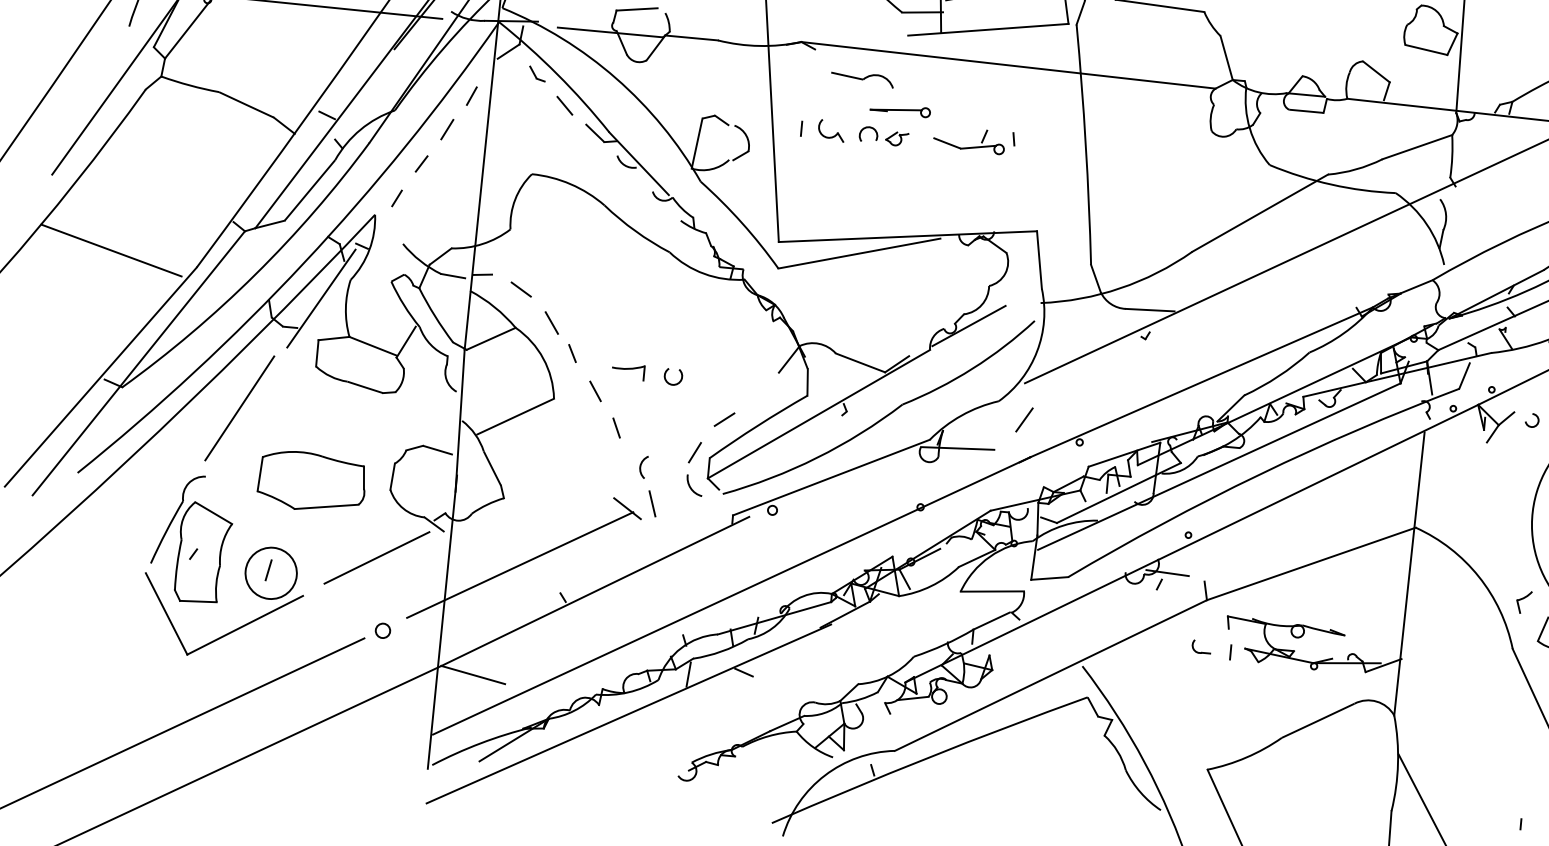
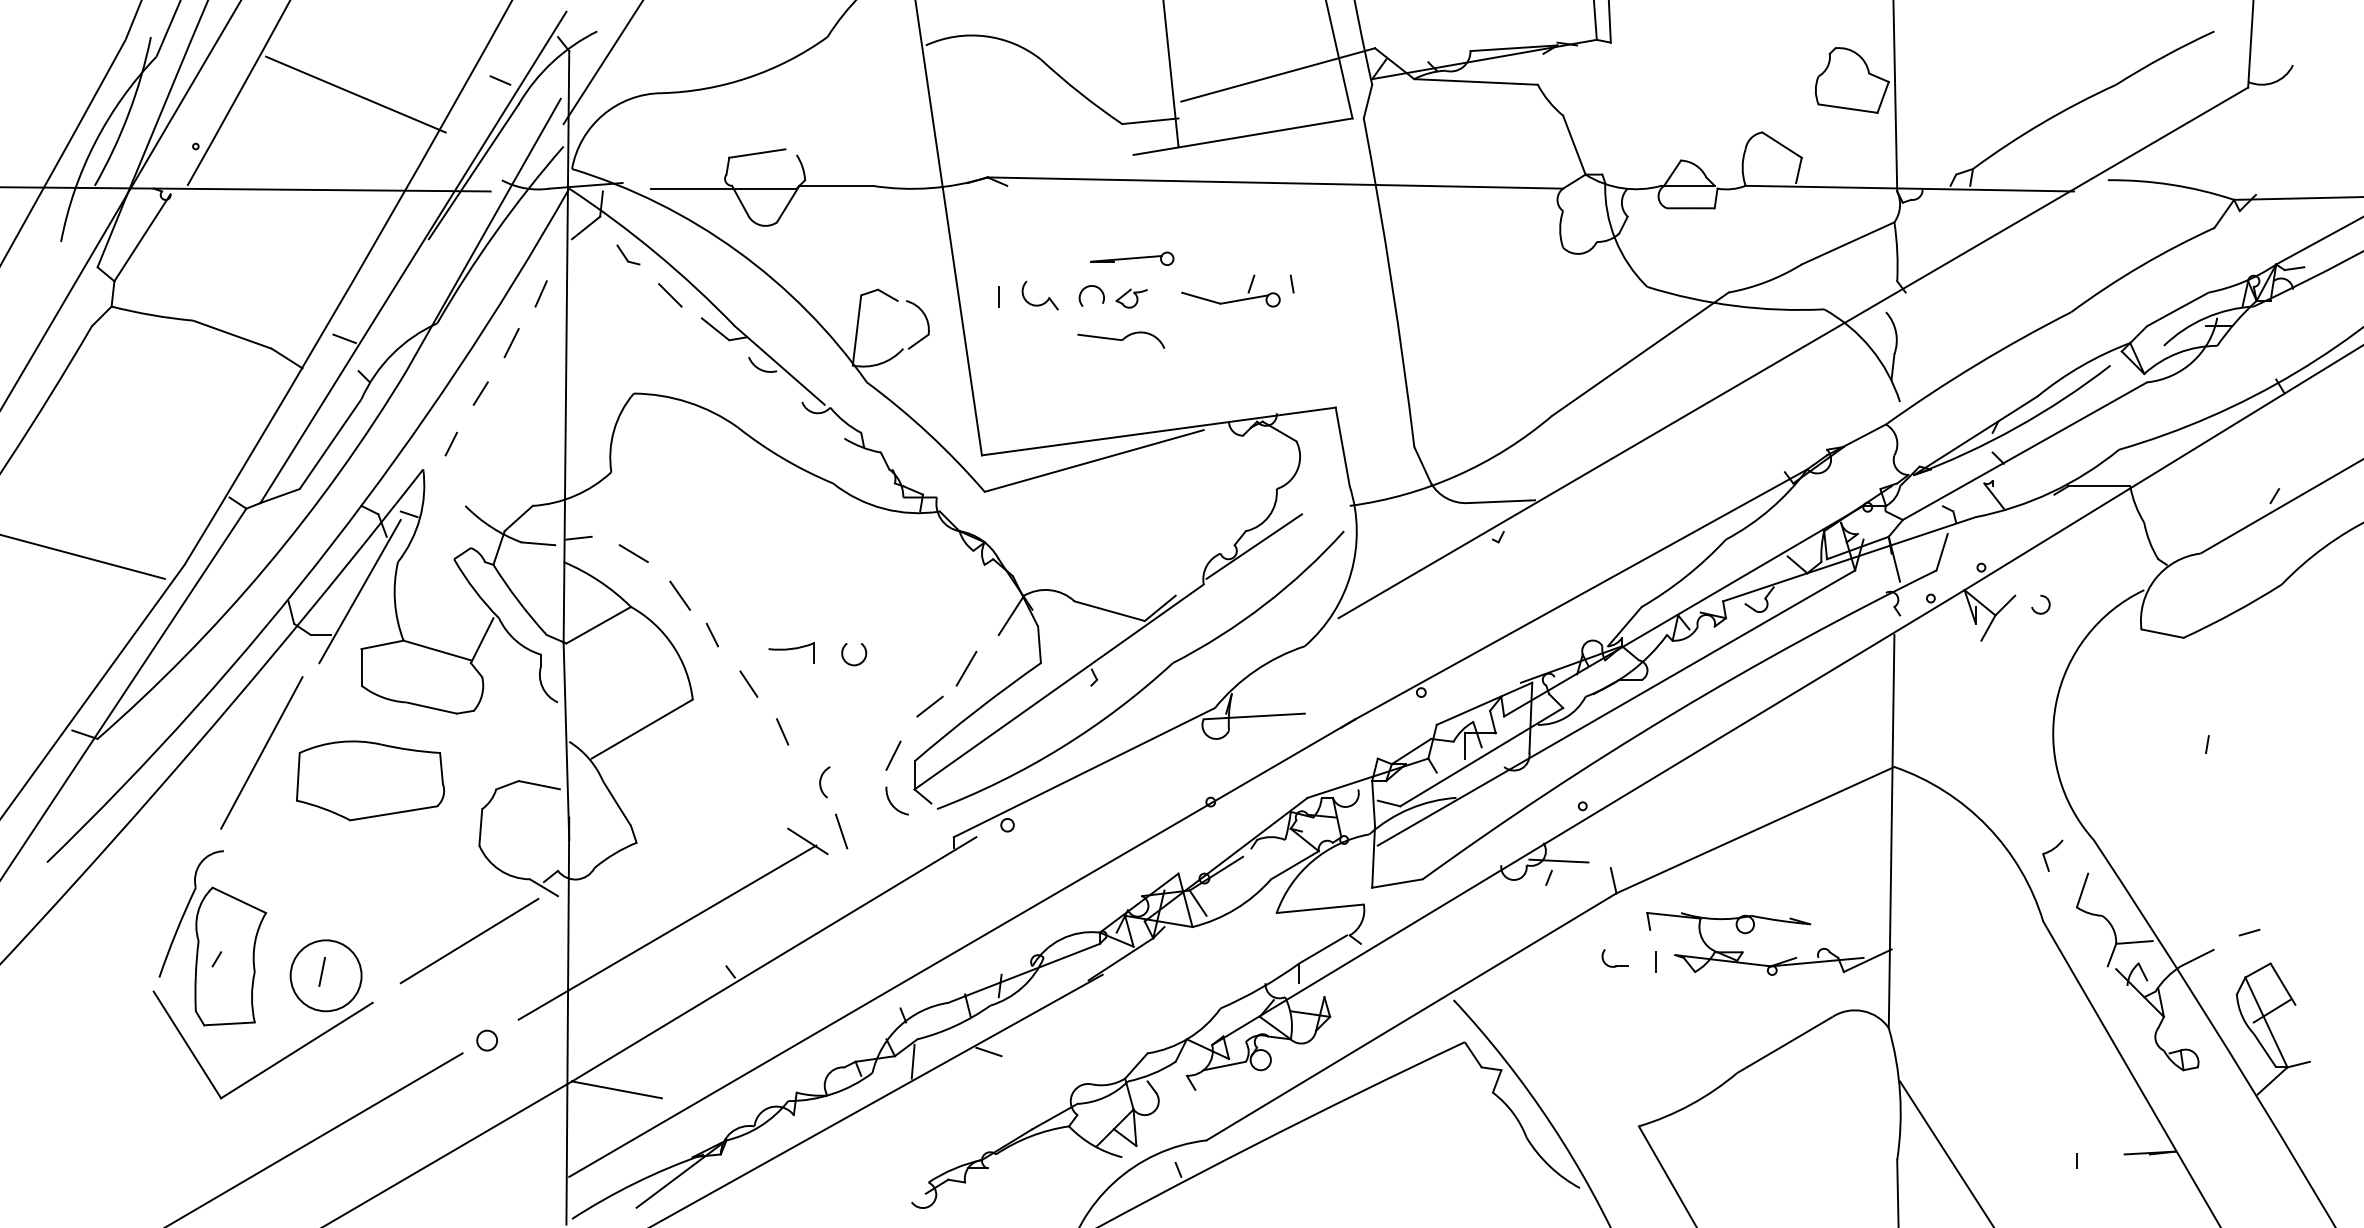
part: (861, 78) -> (1120, 339), moved
line: (1024, 419) -> (966, 668), moved
part: (311, 481) -> (370, 780), moved

